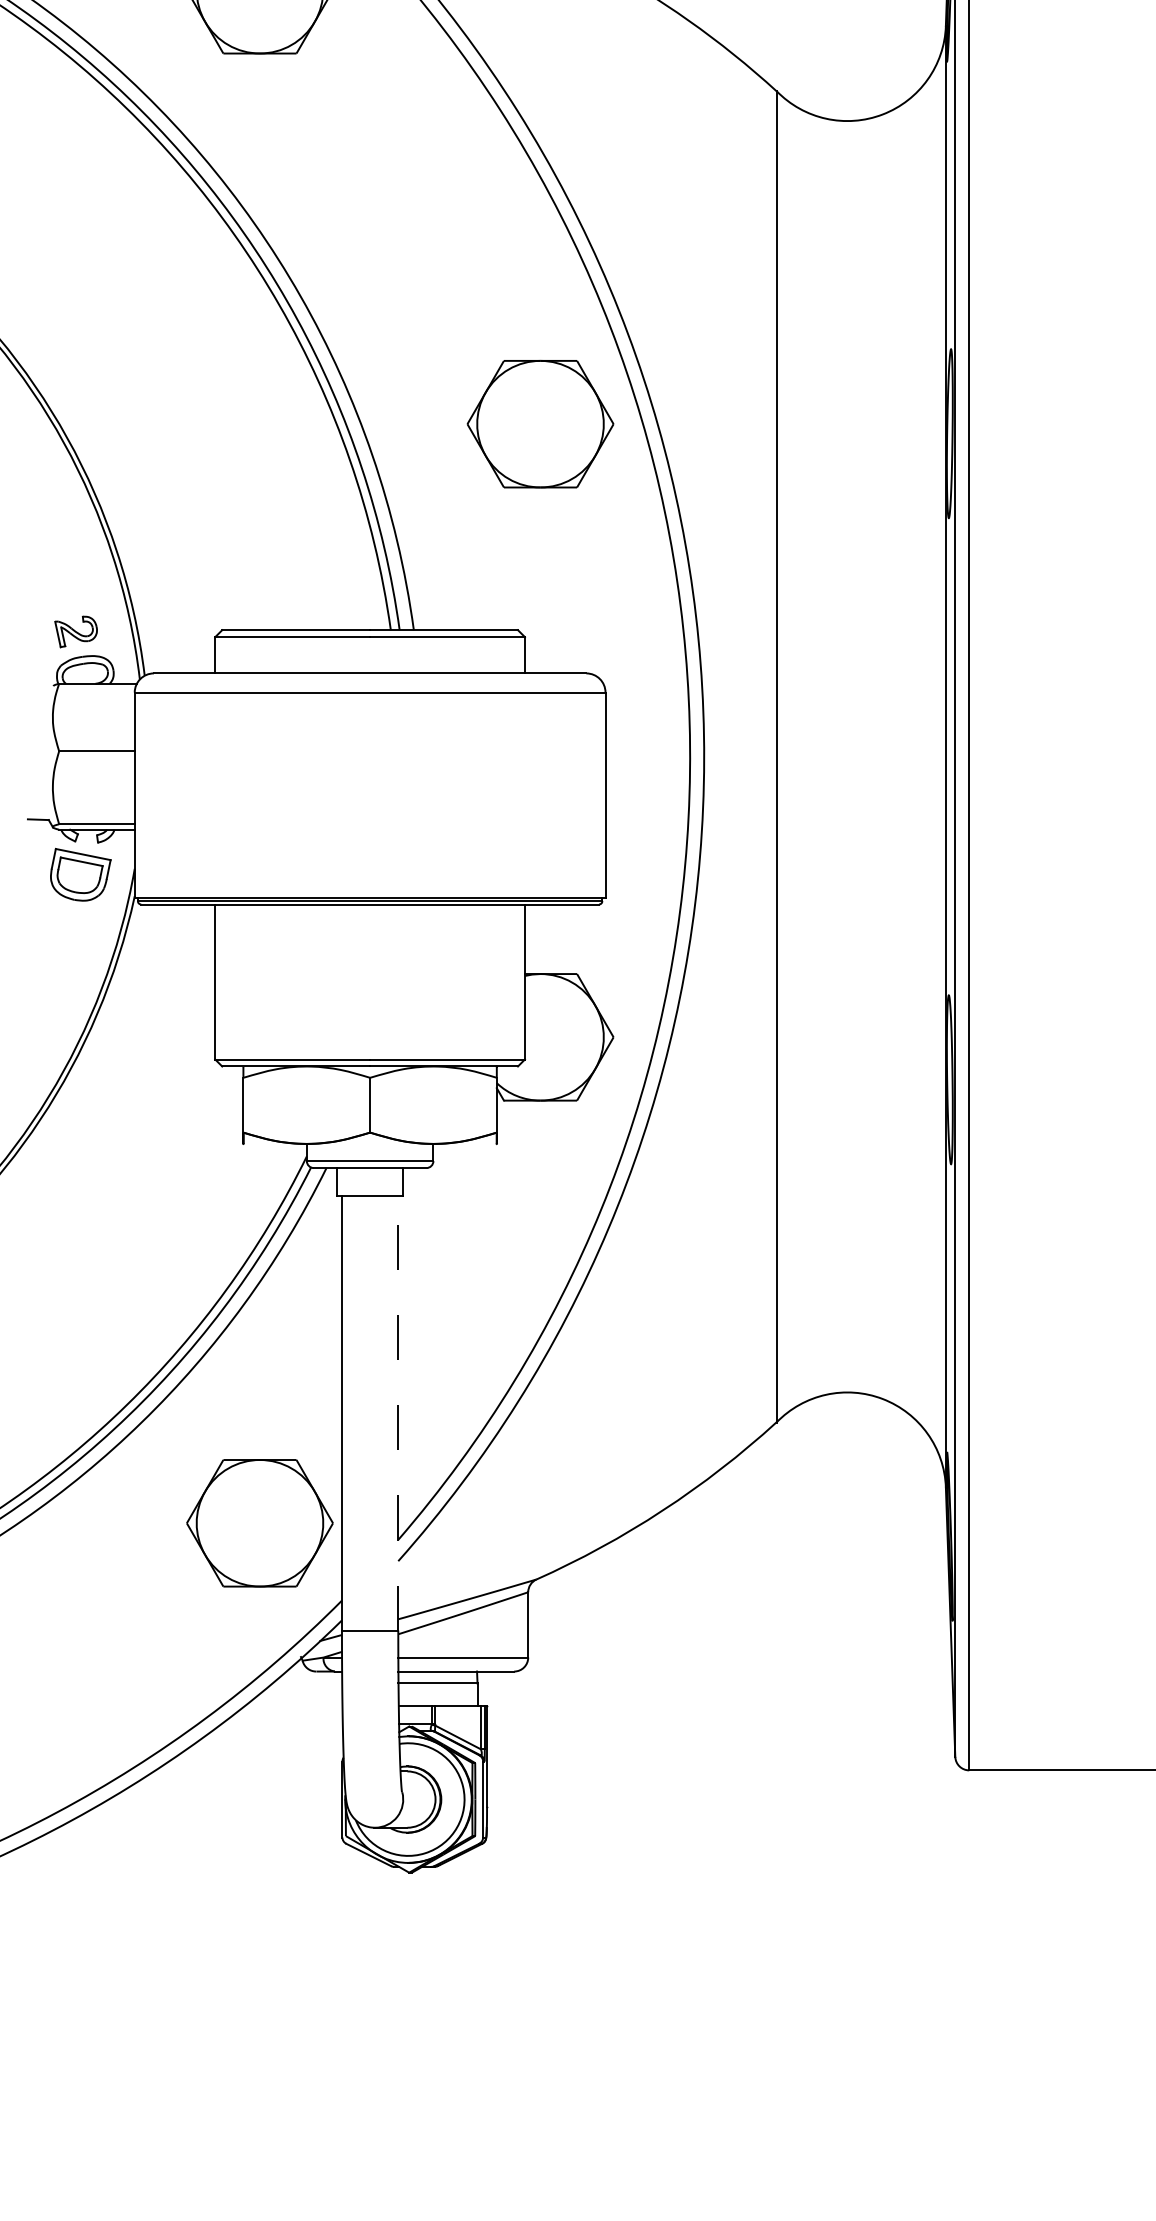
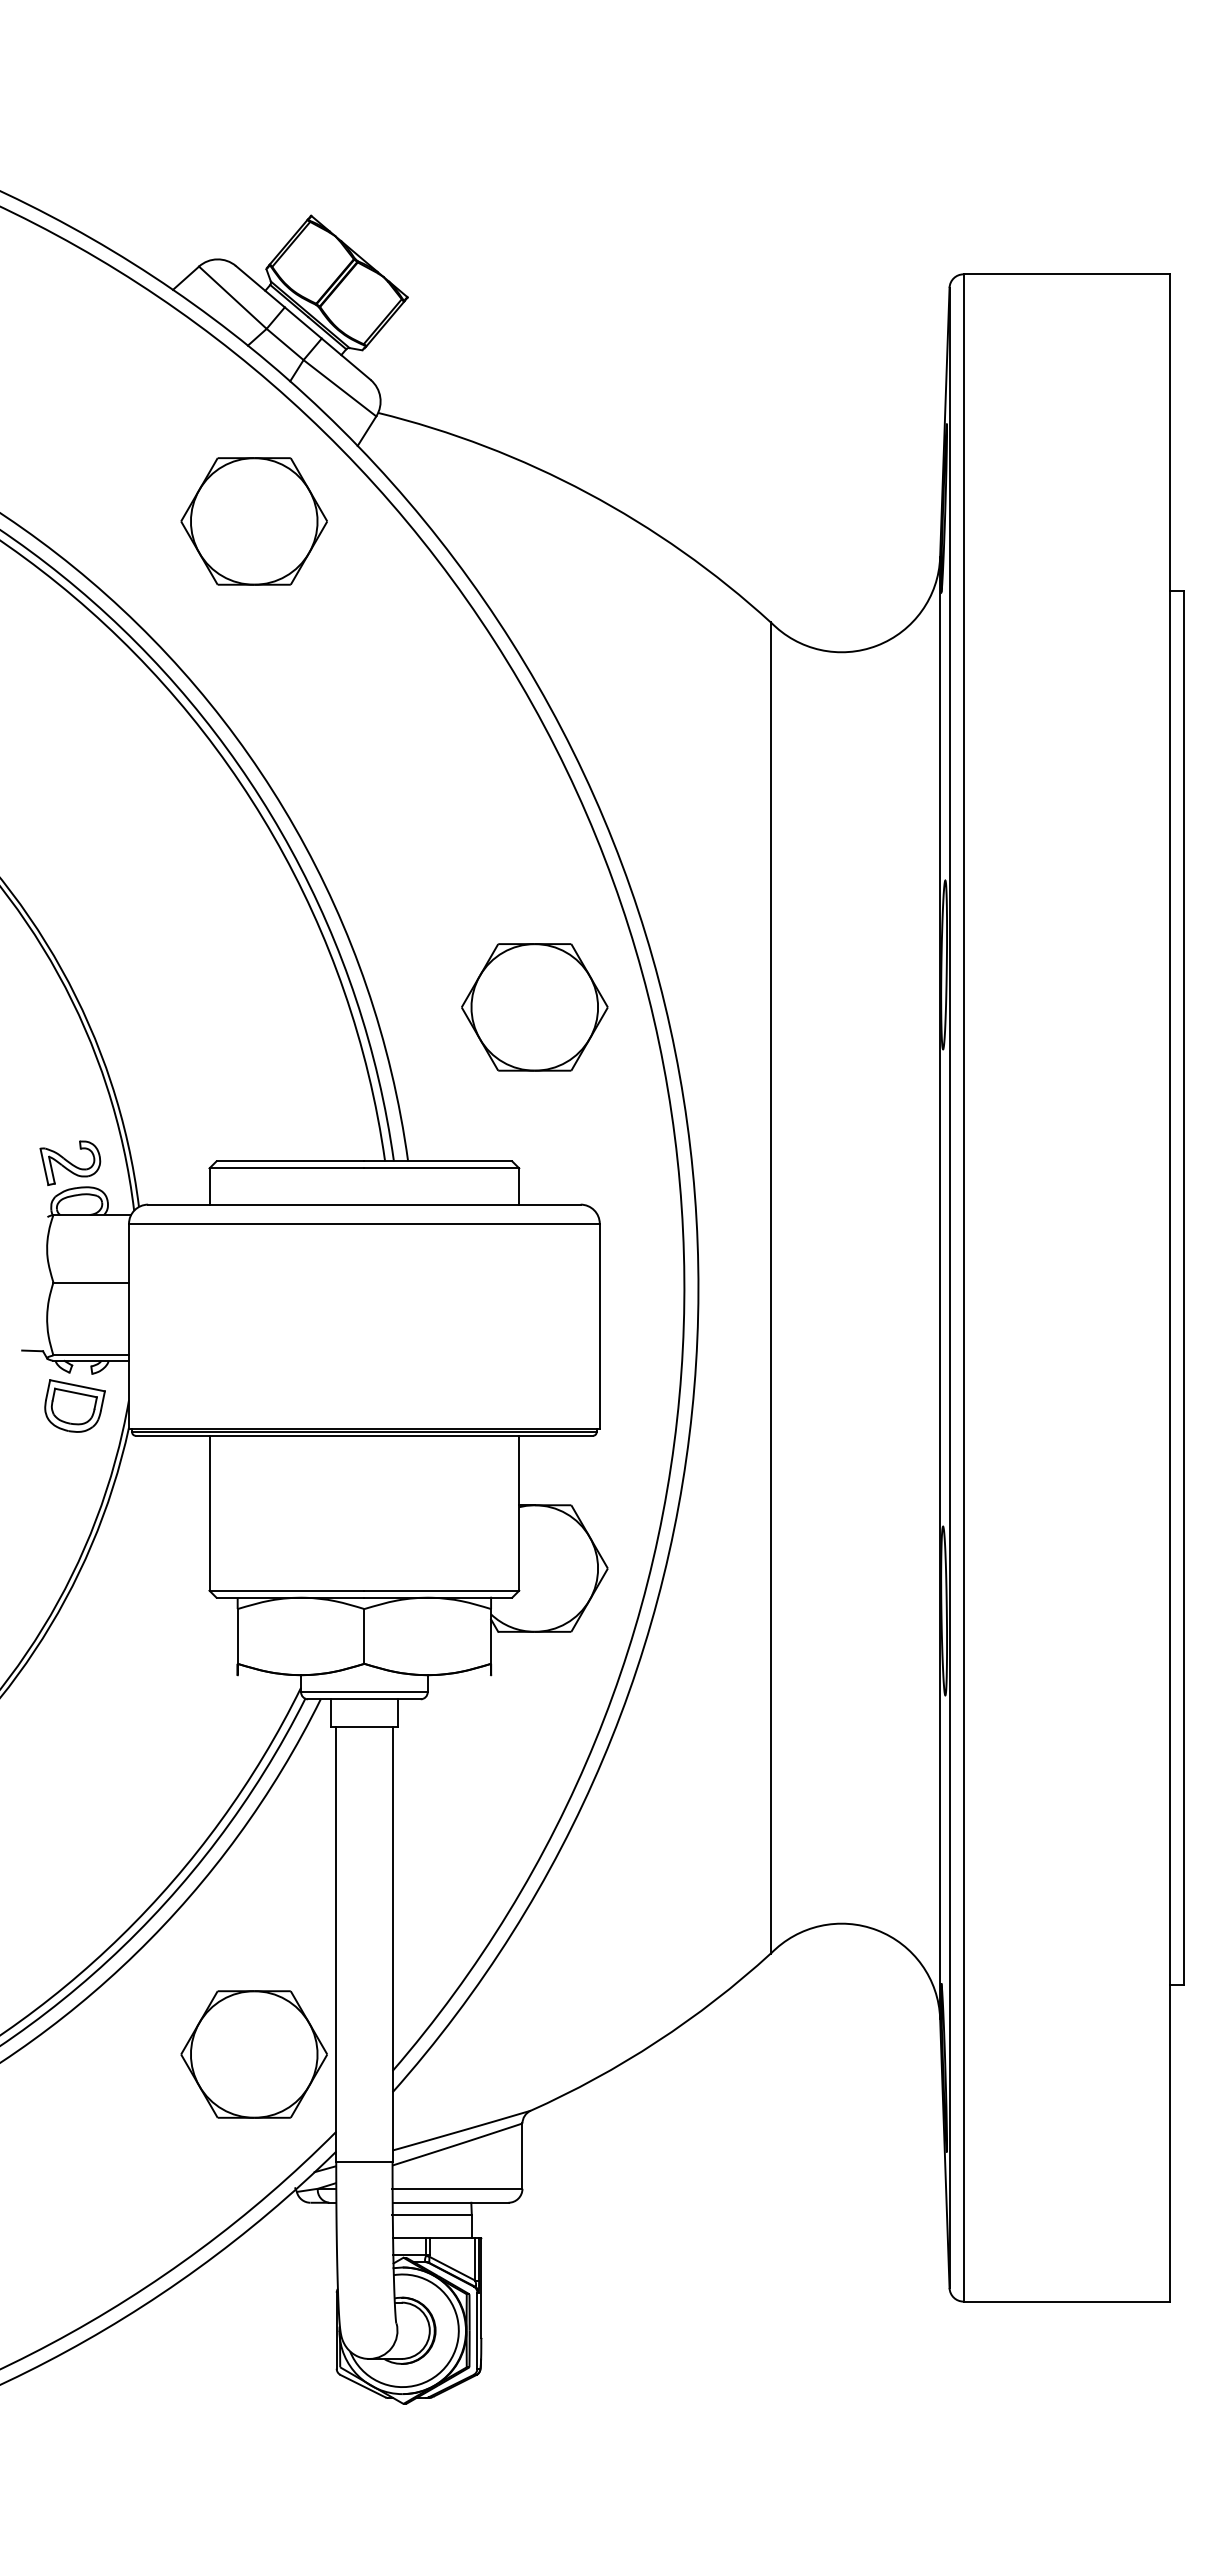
part: (540, 424) -> (534, 1007), moved
part: (76, 631) -> (70, 1162), size x1.43
line: (398, 1413) -> (392, 1944), dashed -> solid

